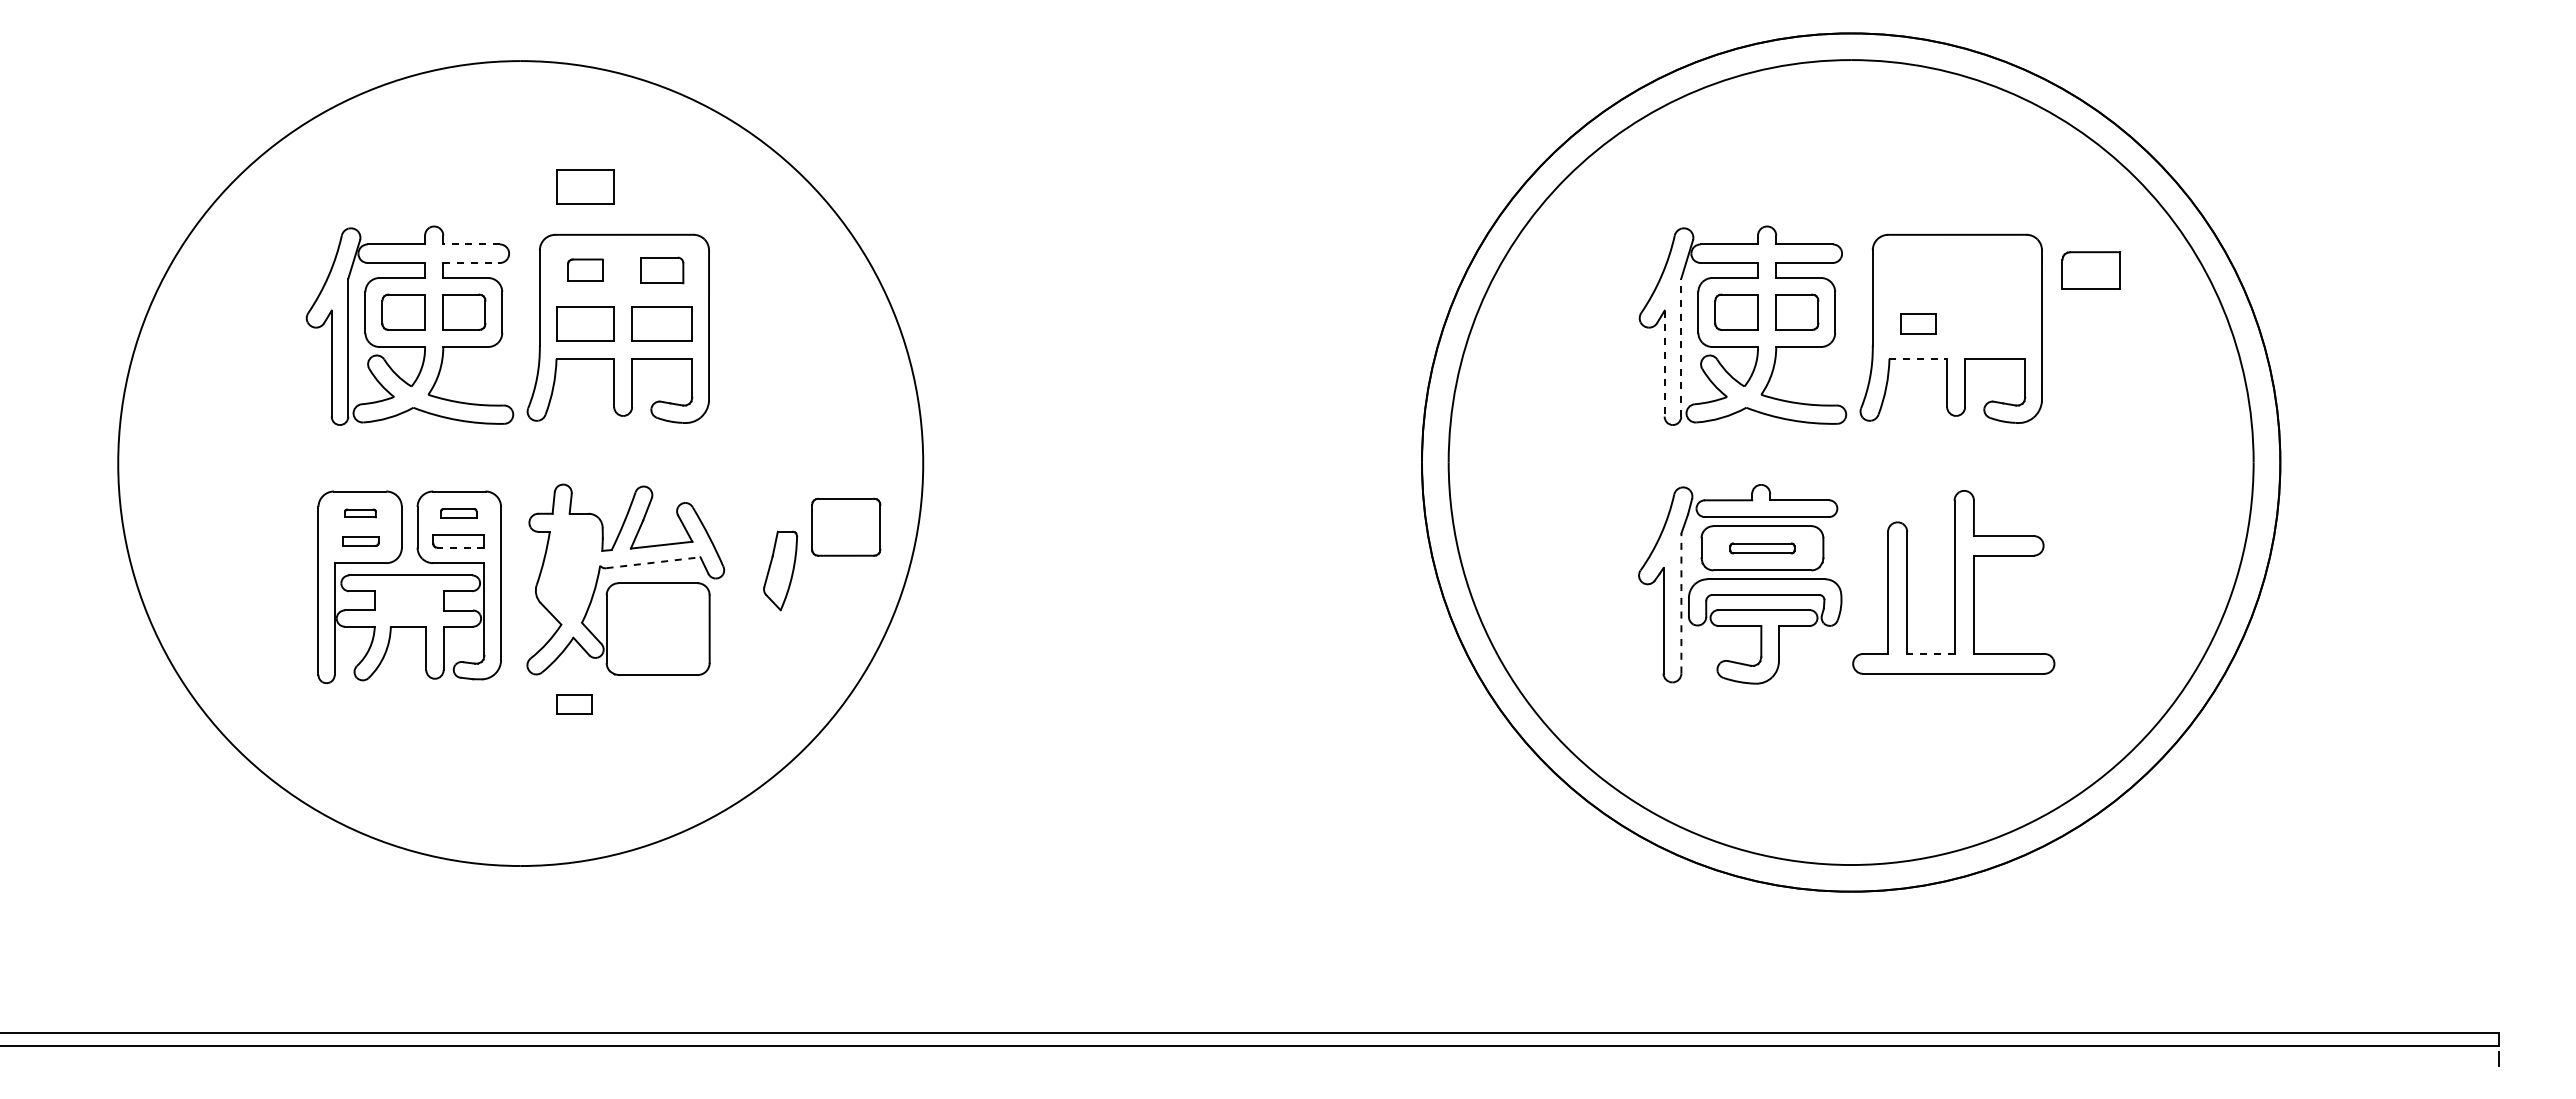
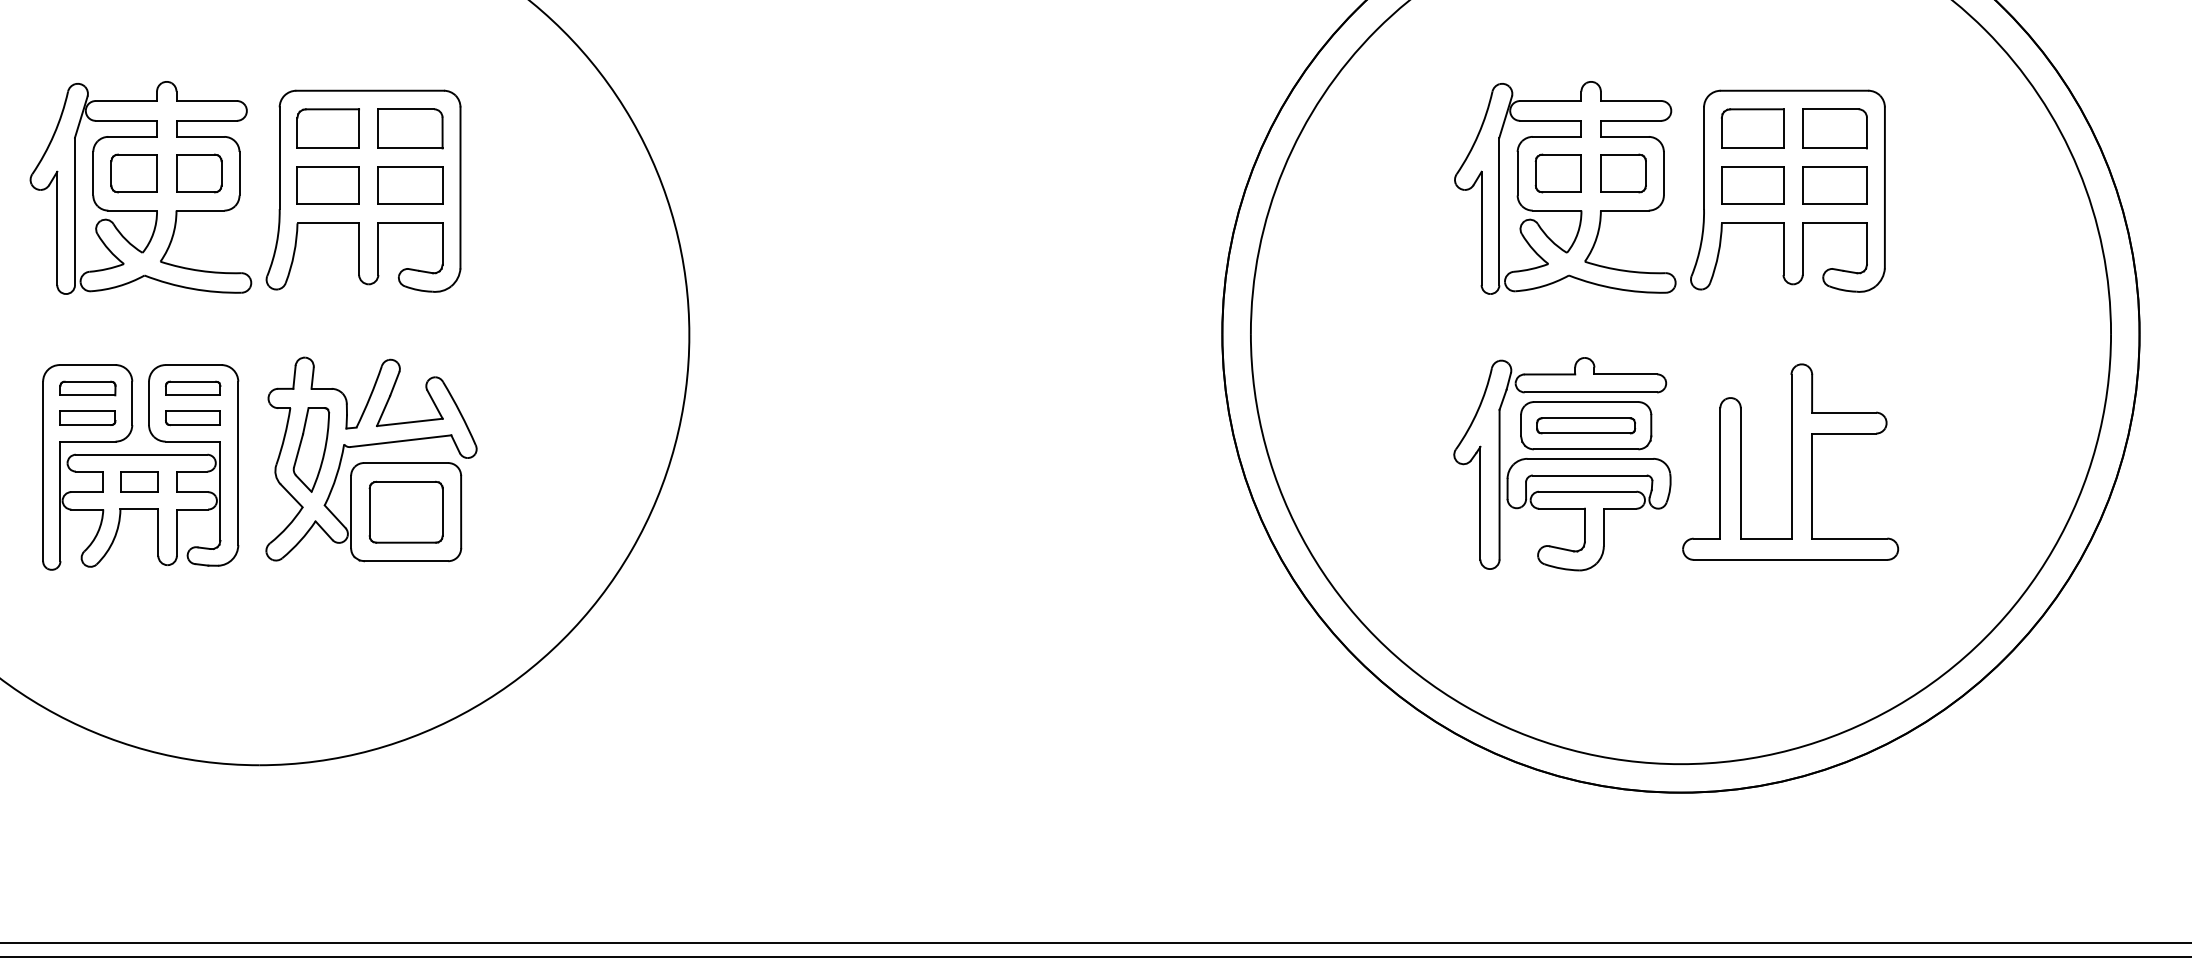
part: (585, 186) -> (328, 39), removed
line: (471, 244) -> (206, 101), dashed -> solid
line: (472, 262) -> (207, 120), dashed -> solid
part: (585, 270) -> (328, 128), size x1.67
part: (662, 270) -> (410, 128), size x1.43
part: (1995, 270) -> (1835, 128), added
part: (2090, 270) -> (1751, 128), moved
part: (1917, 323) -> (1751, 185), size x1.67
part: (1994, 323) -> (1834, 185), added
line: (1681, 347) -> (1499, 211), dashed -> solid
line: (1918, 358) -> (1752, 222), dashed -> solid
line: (1664, 363) -> (1481, 228), dashed -> solid
part: (360, 513) -> (88, 388), size x1.67
part: (458, 513) -> (192, 388), size x1.43
part: (846, 526) -> (406, 511), moved
part: (360, 541) -> (88, 418), size x1.43
line: (460, 547) -> (194, 424), dashed -> solid
part: (1762, 548) -> (1586, 425), size x1.43
line: (654, 562) -> (402, 440), dashed -> solid
part: (780, 570) -> (311, 449), moved
line: (1681, 602) -> (1499, 483), dashed -> solid
line: (1930, 653) -> (1765, 538), dashed -> solid
part: (574, 704) -> (139, 481), moved

